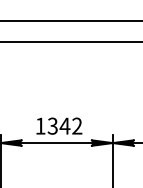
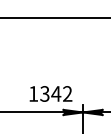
text: (59, 125) -> (51, 93), moved

